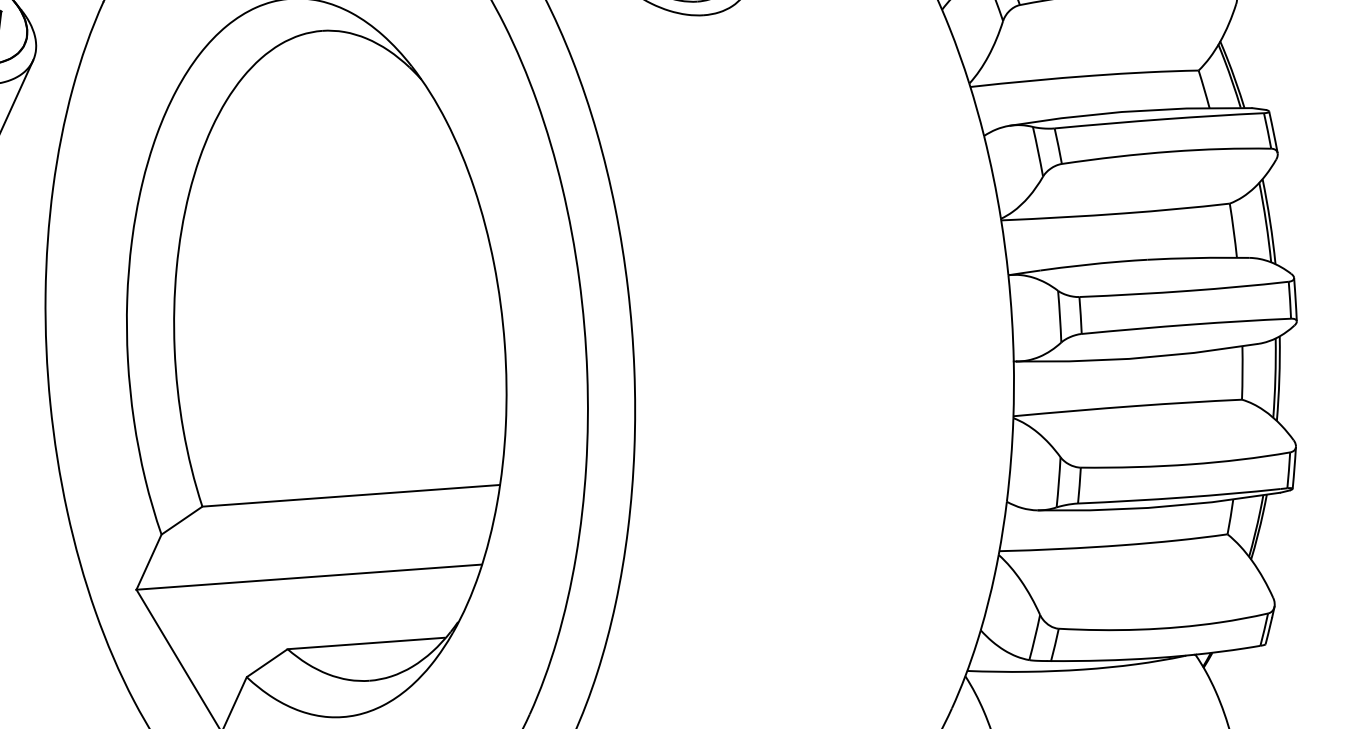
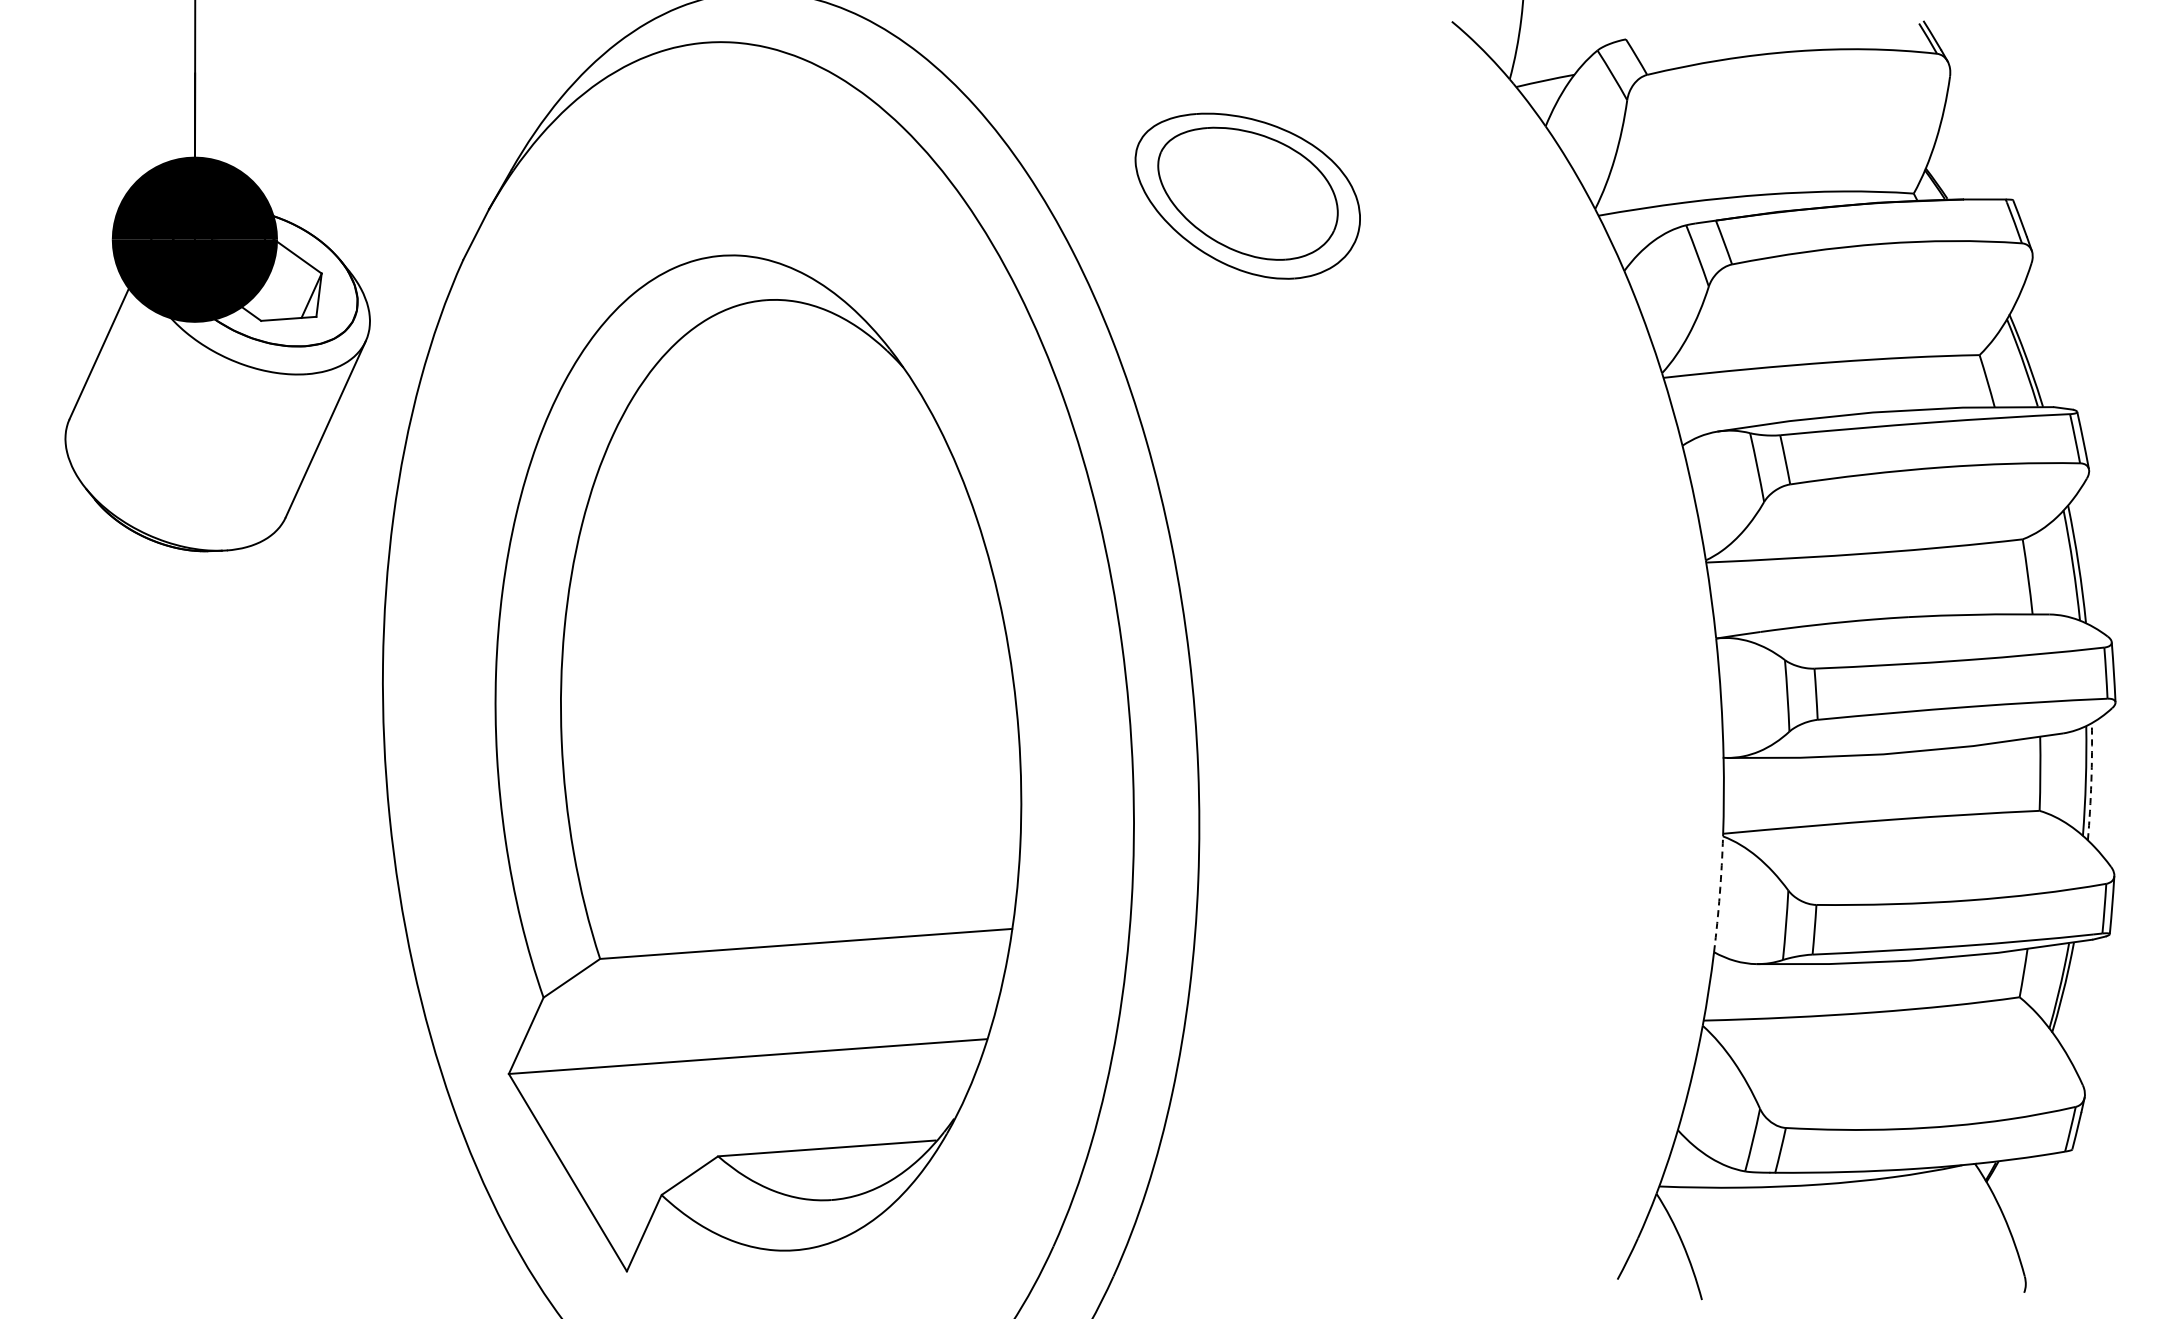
arc: (1279, 378) -> (2091, 781), solid -> dashed
arc: (1010, 460) -> (1719, 894), solid -> dashed

